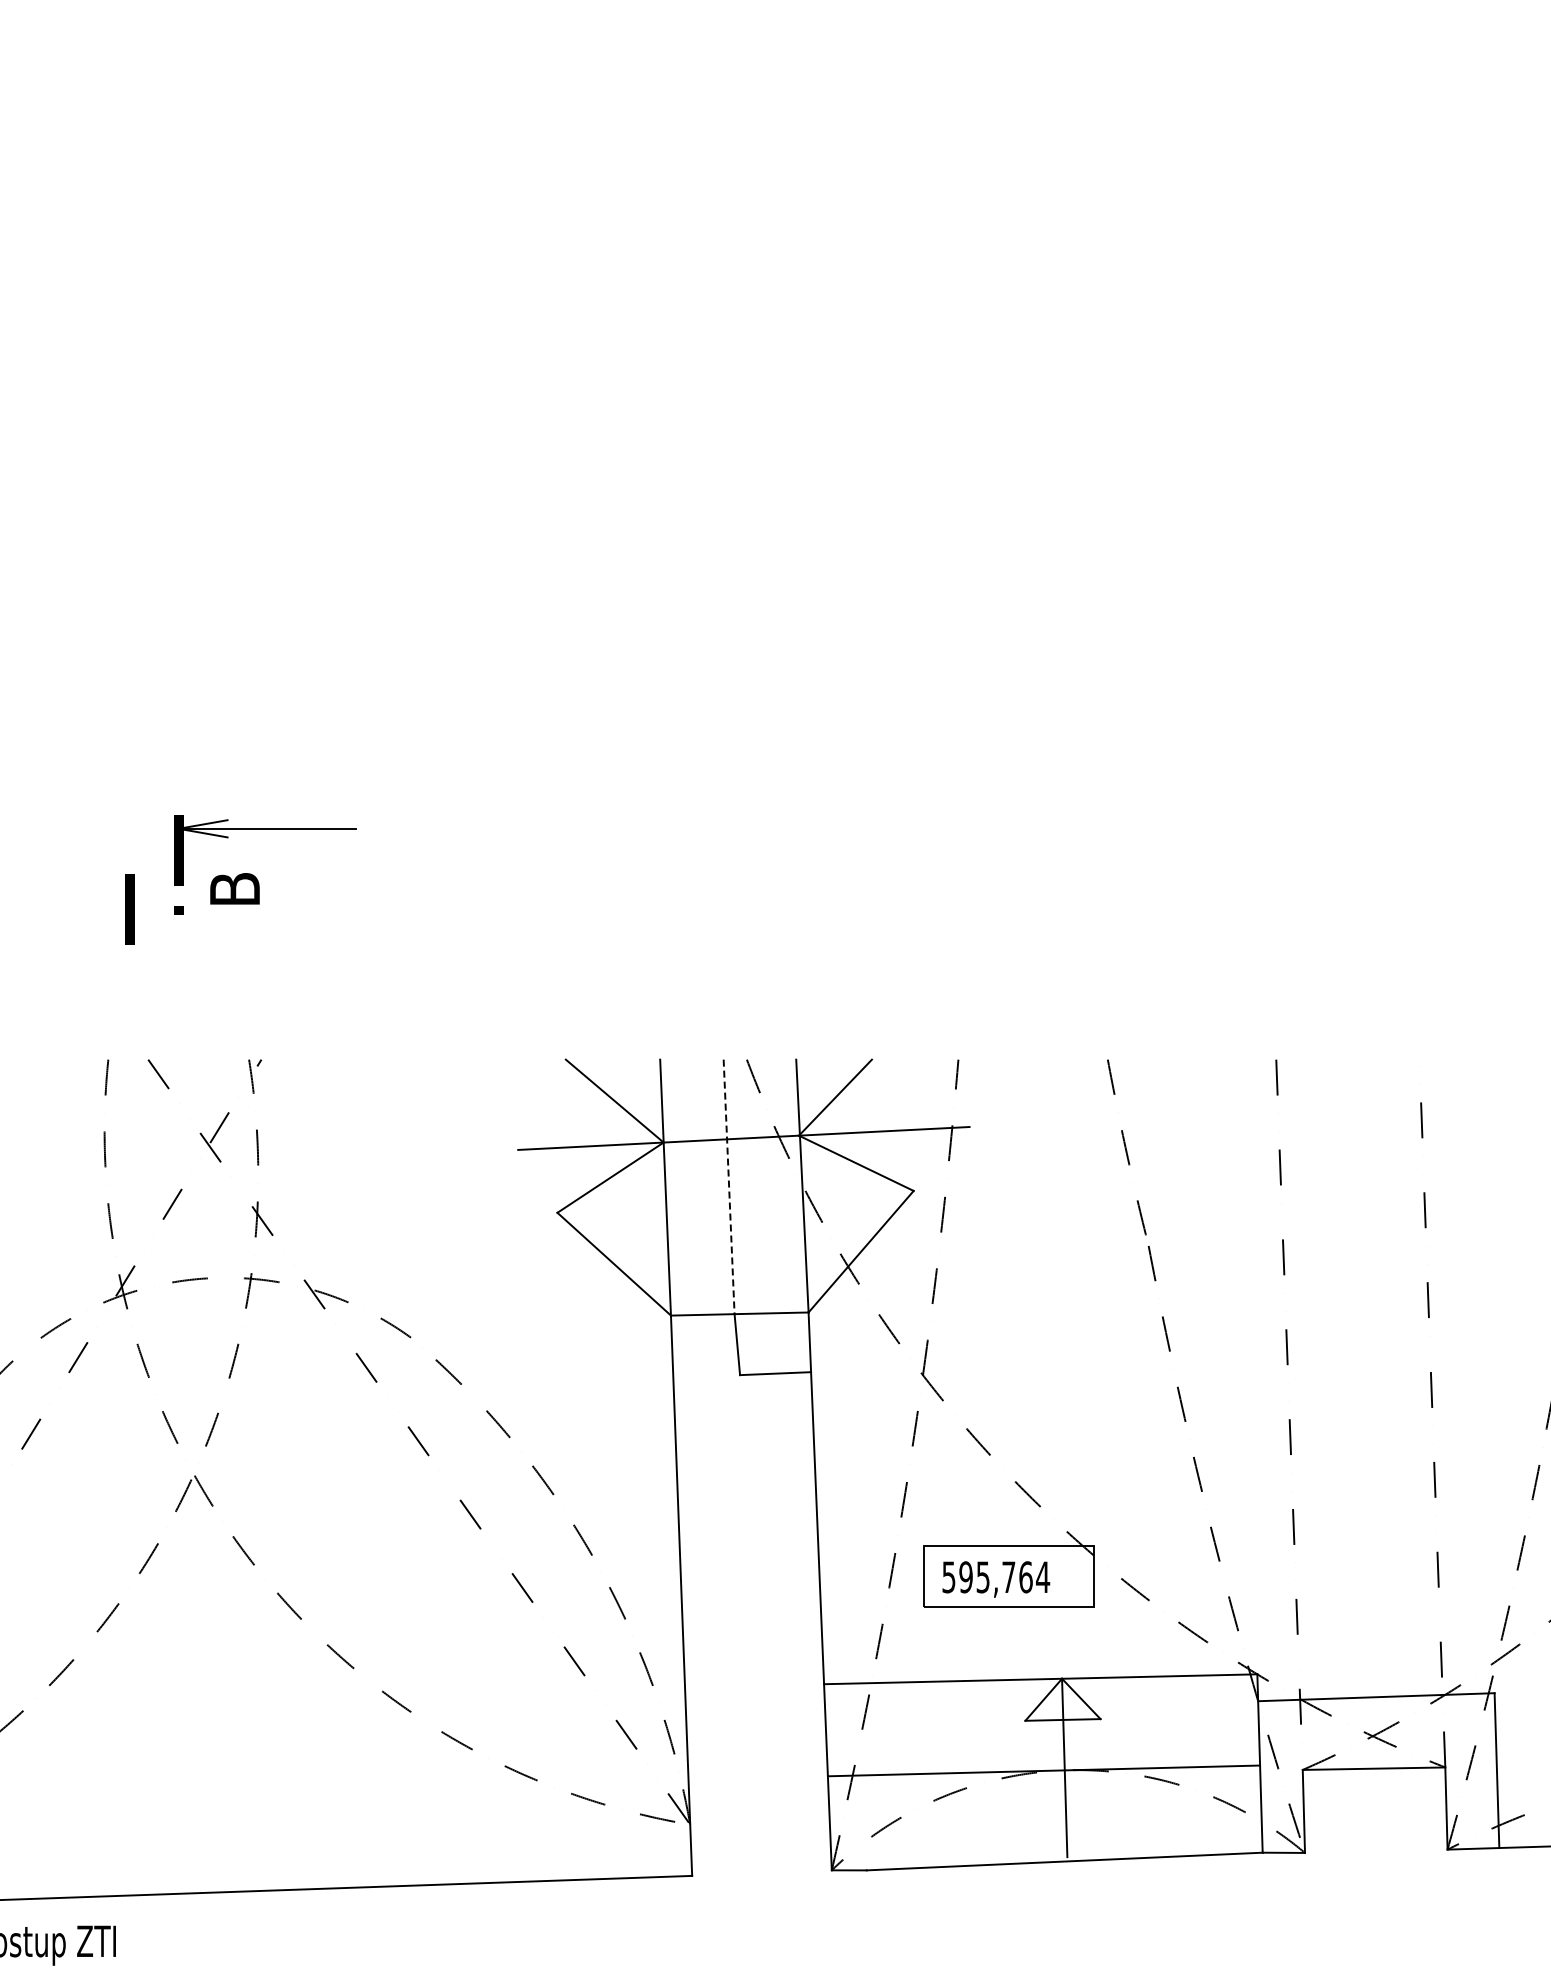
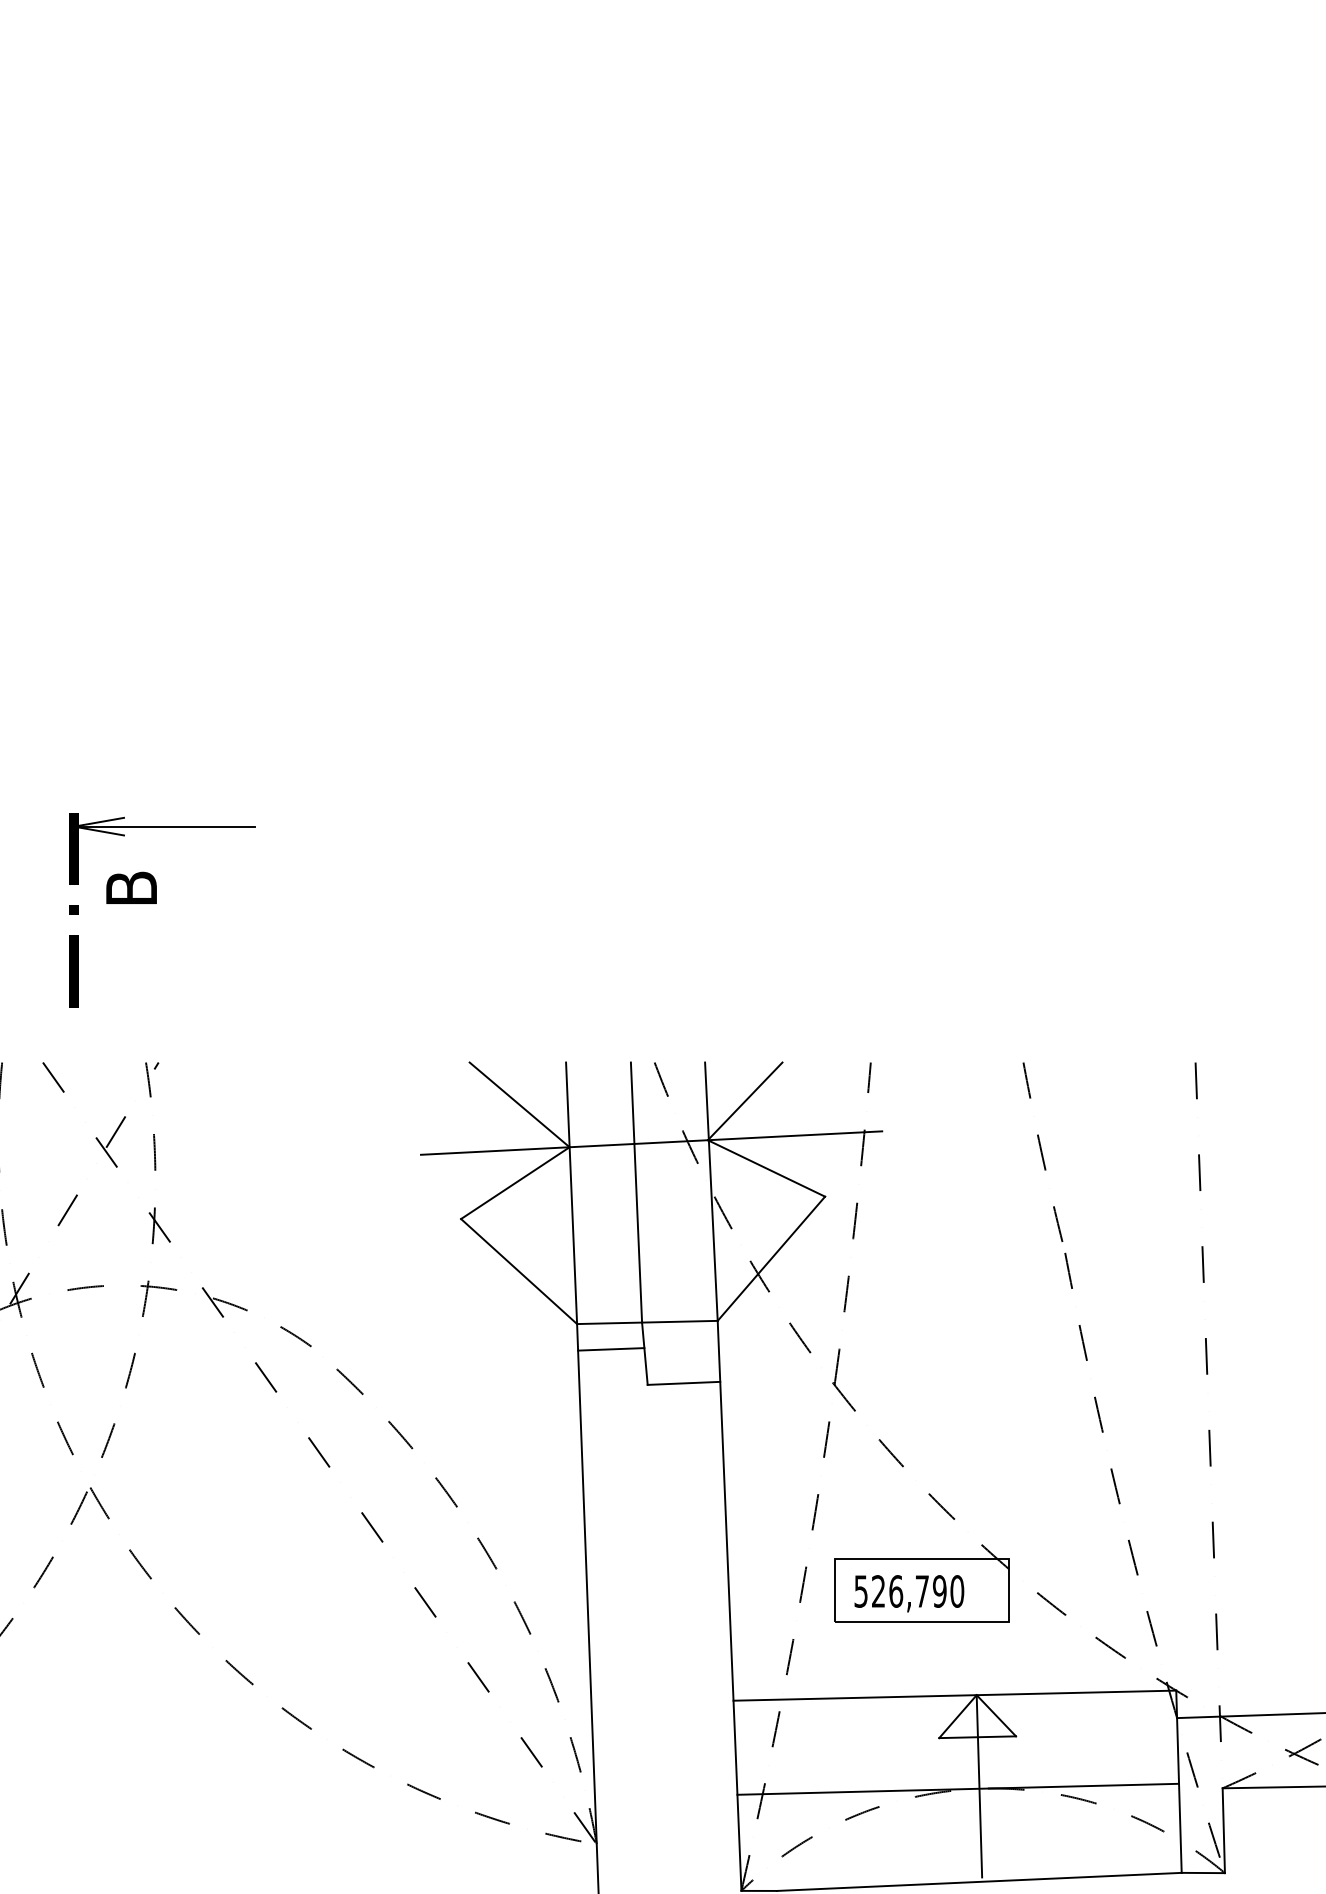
line: (129, 909) -> (73, 971), moved
line: (729, 1187) -> (636, 1193), dashed -> solid
line: (703, 1340) -> (610, 1349), added
text: (1004, 1577) -> (917, 1591), 595,764 -> 526,790

